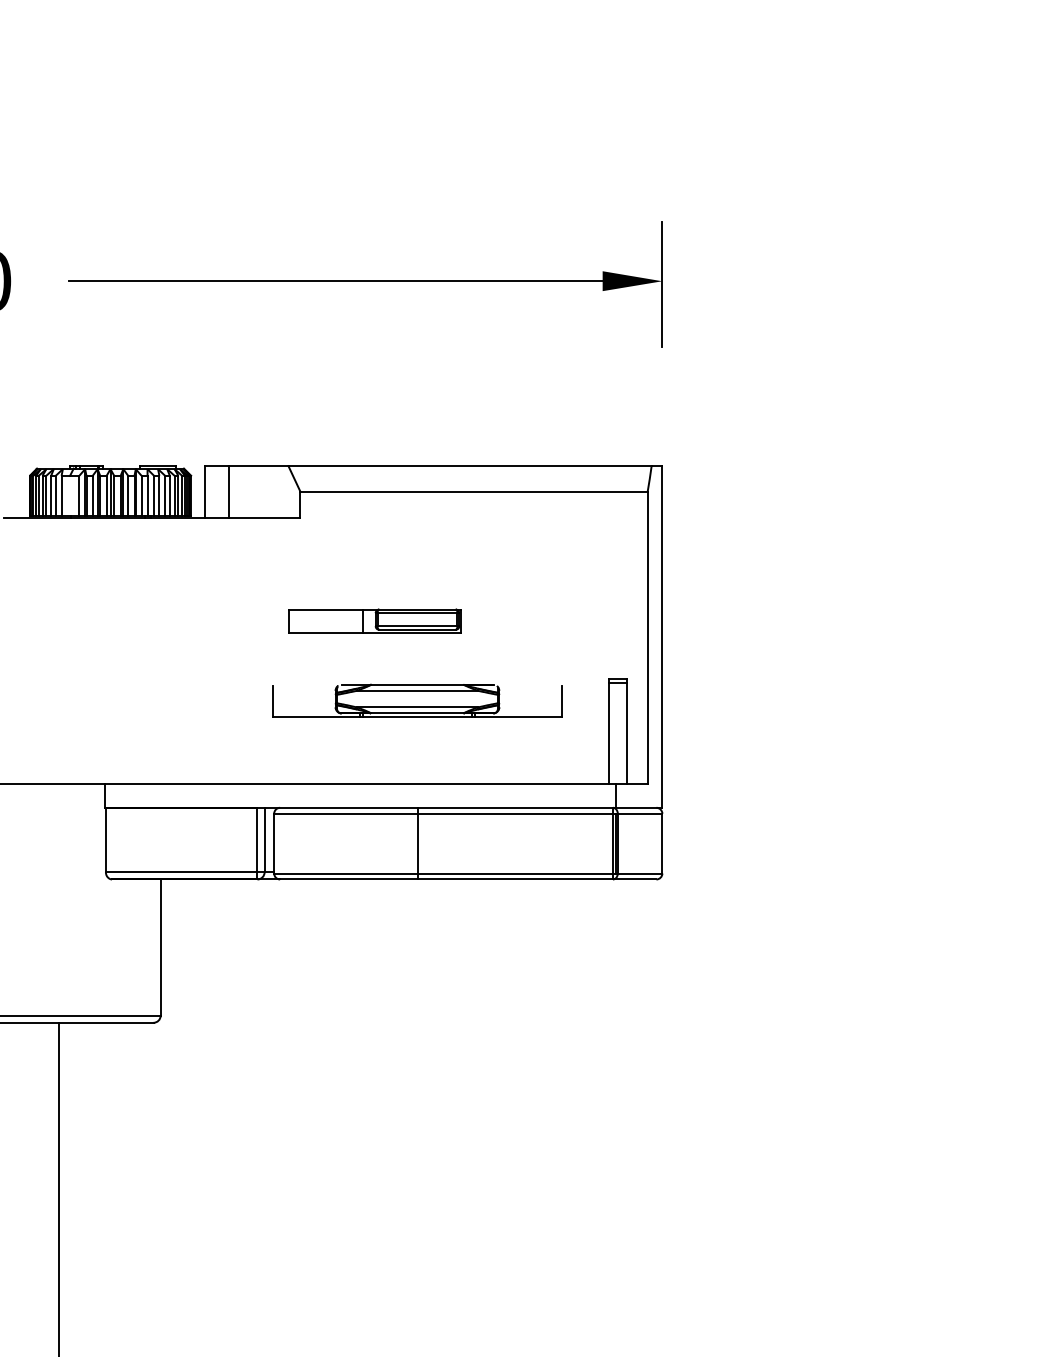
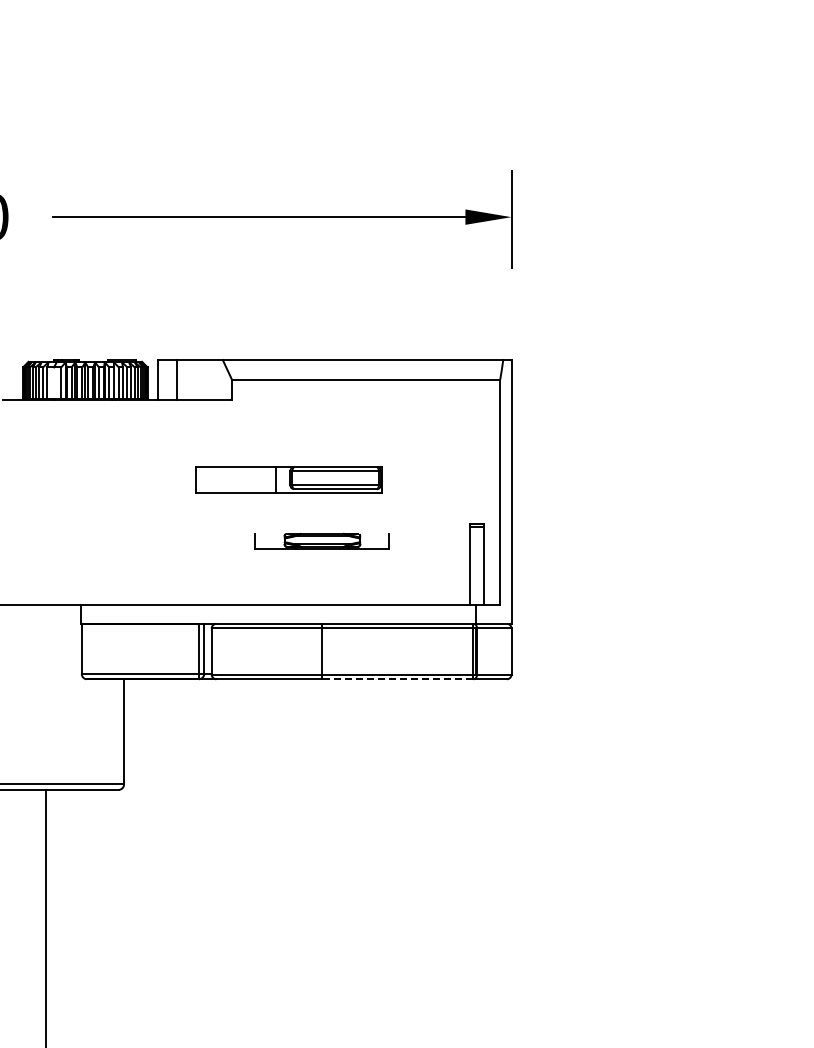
part: (374, 620) -> (289, 479), size x1.4
part: (417, 699) -> (322, 540), size x0.6
line: (514, 879) -> (397, 679), solid -> dashed

